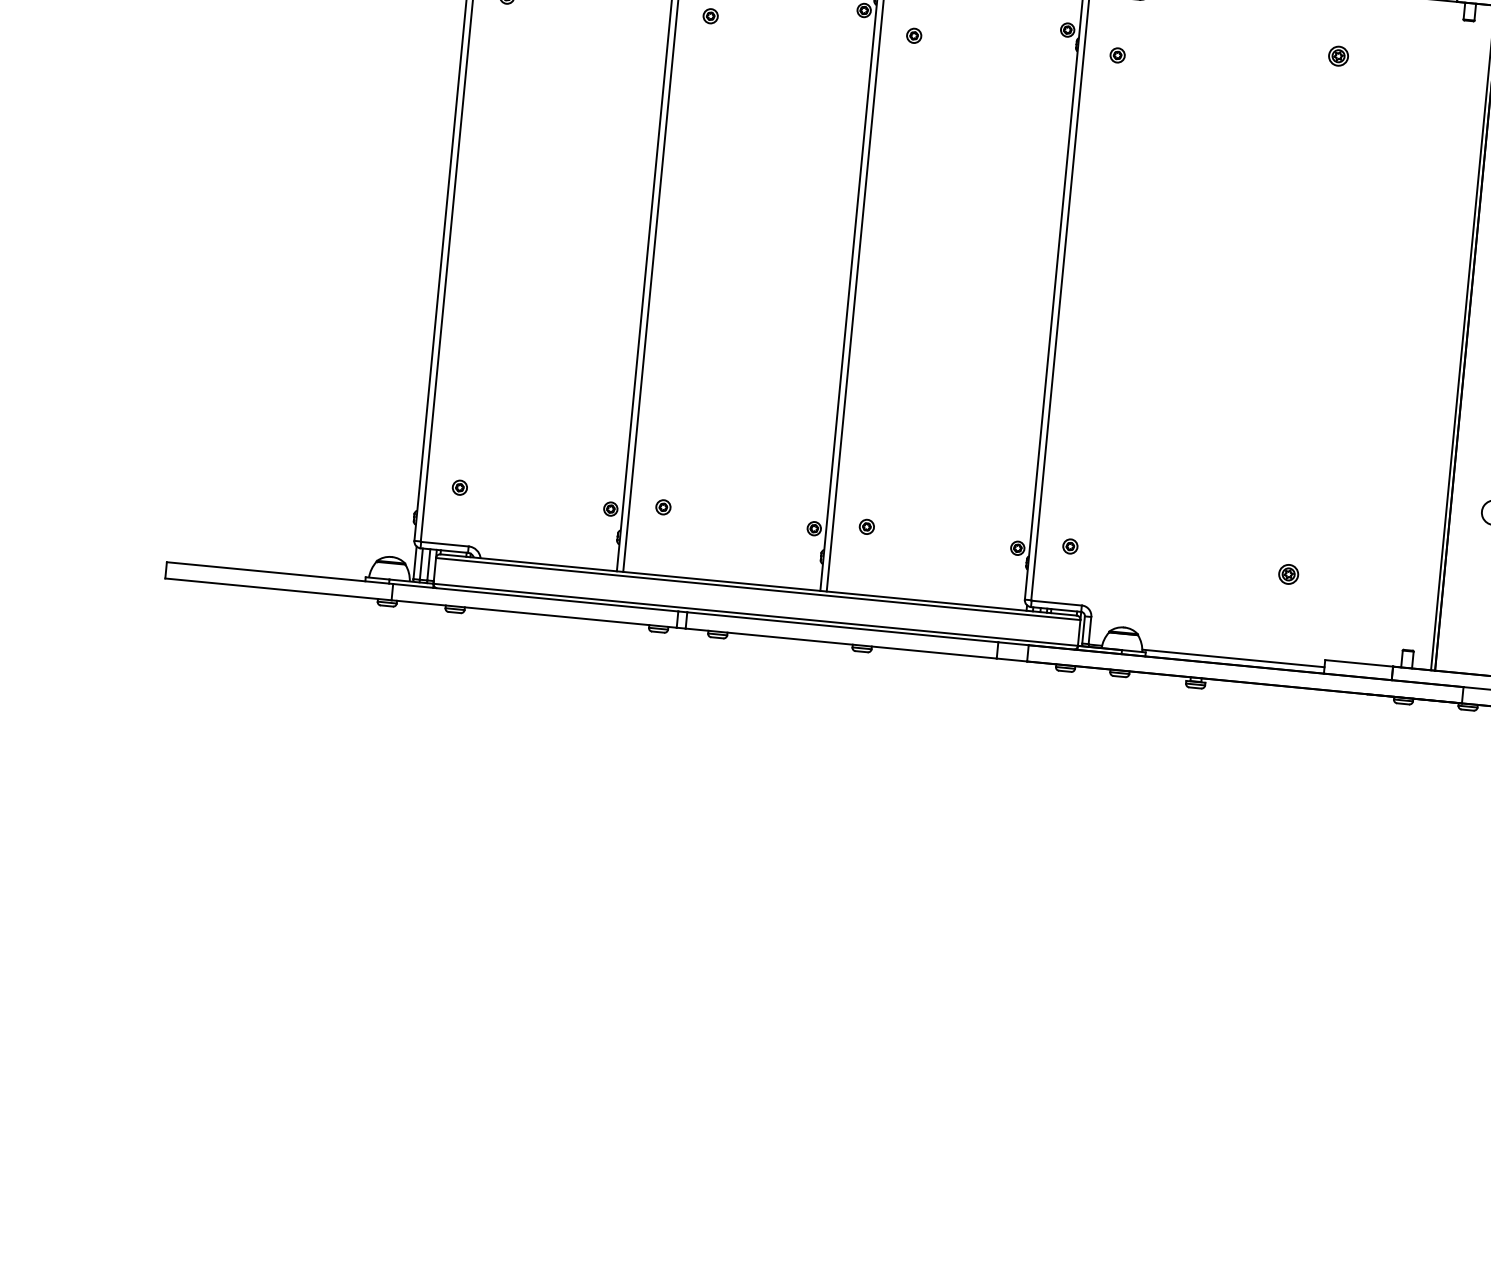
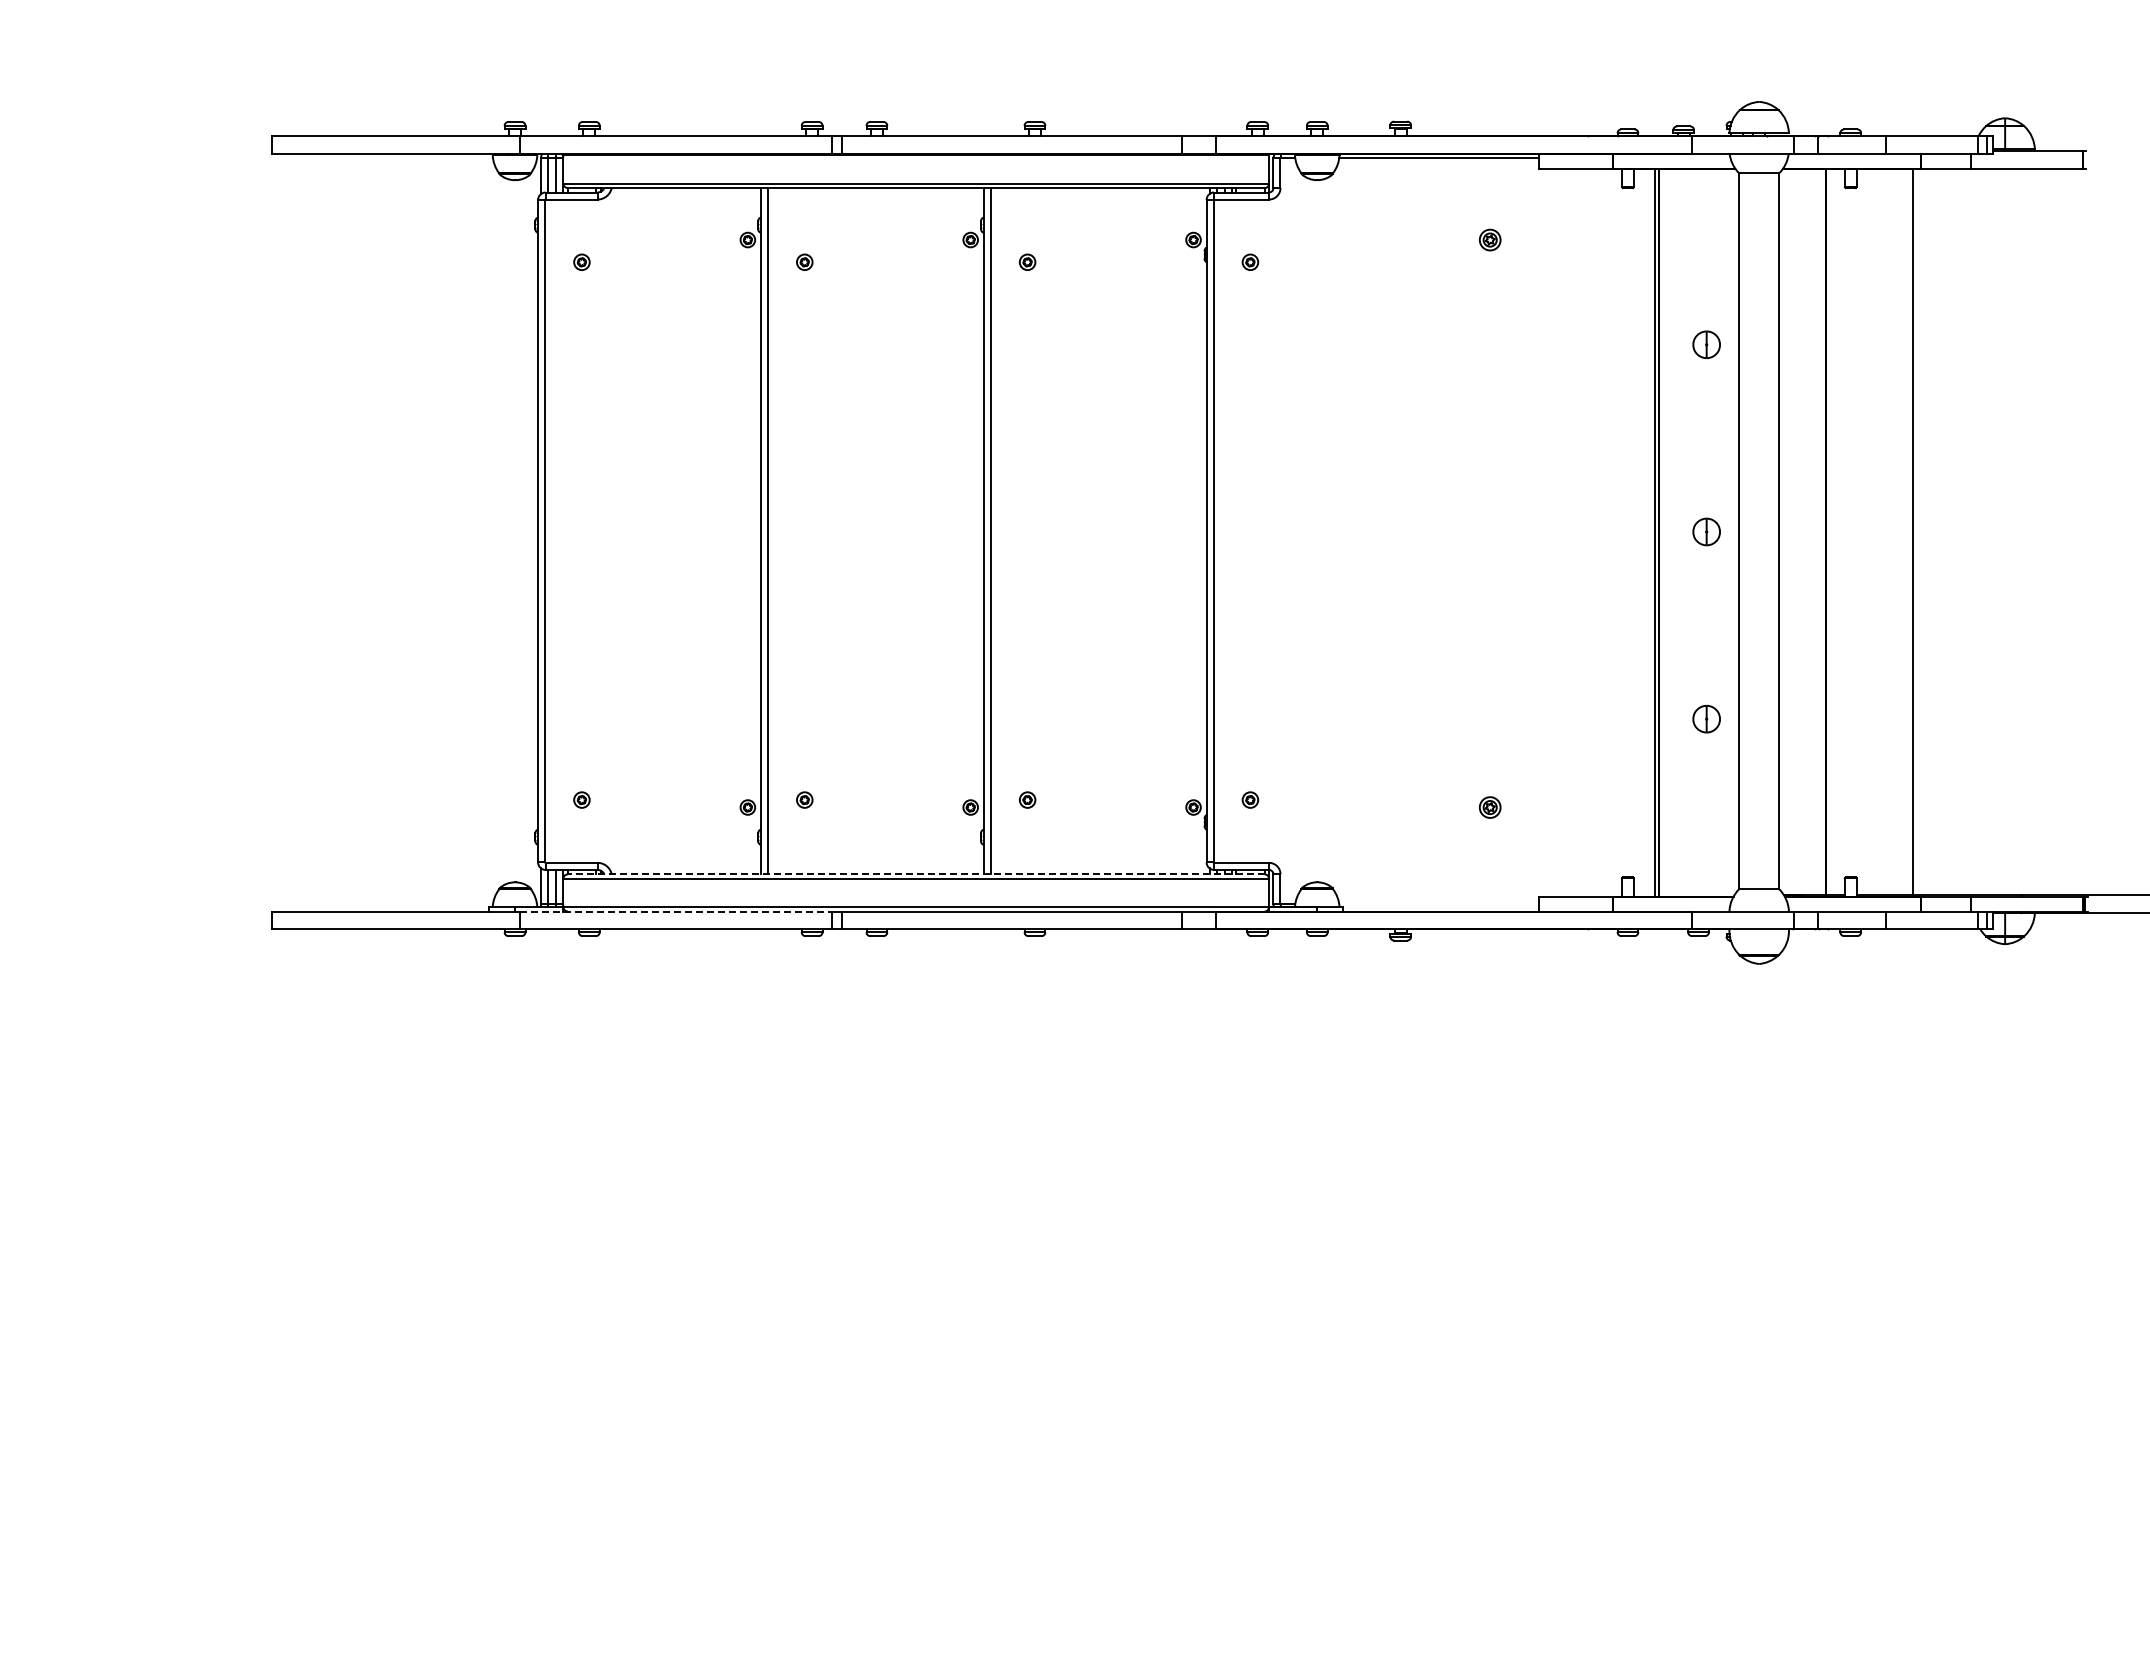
line: (757, 585) -> (915, 874), solid -> dashed
line: (536, 597) -> (676, 911), solid -> dashed
line: (1232, 658) -> (1438, 904), removed

